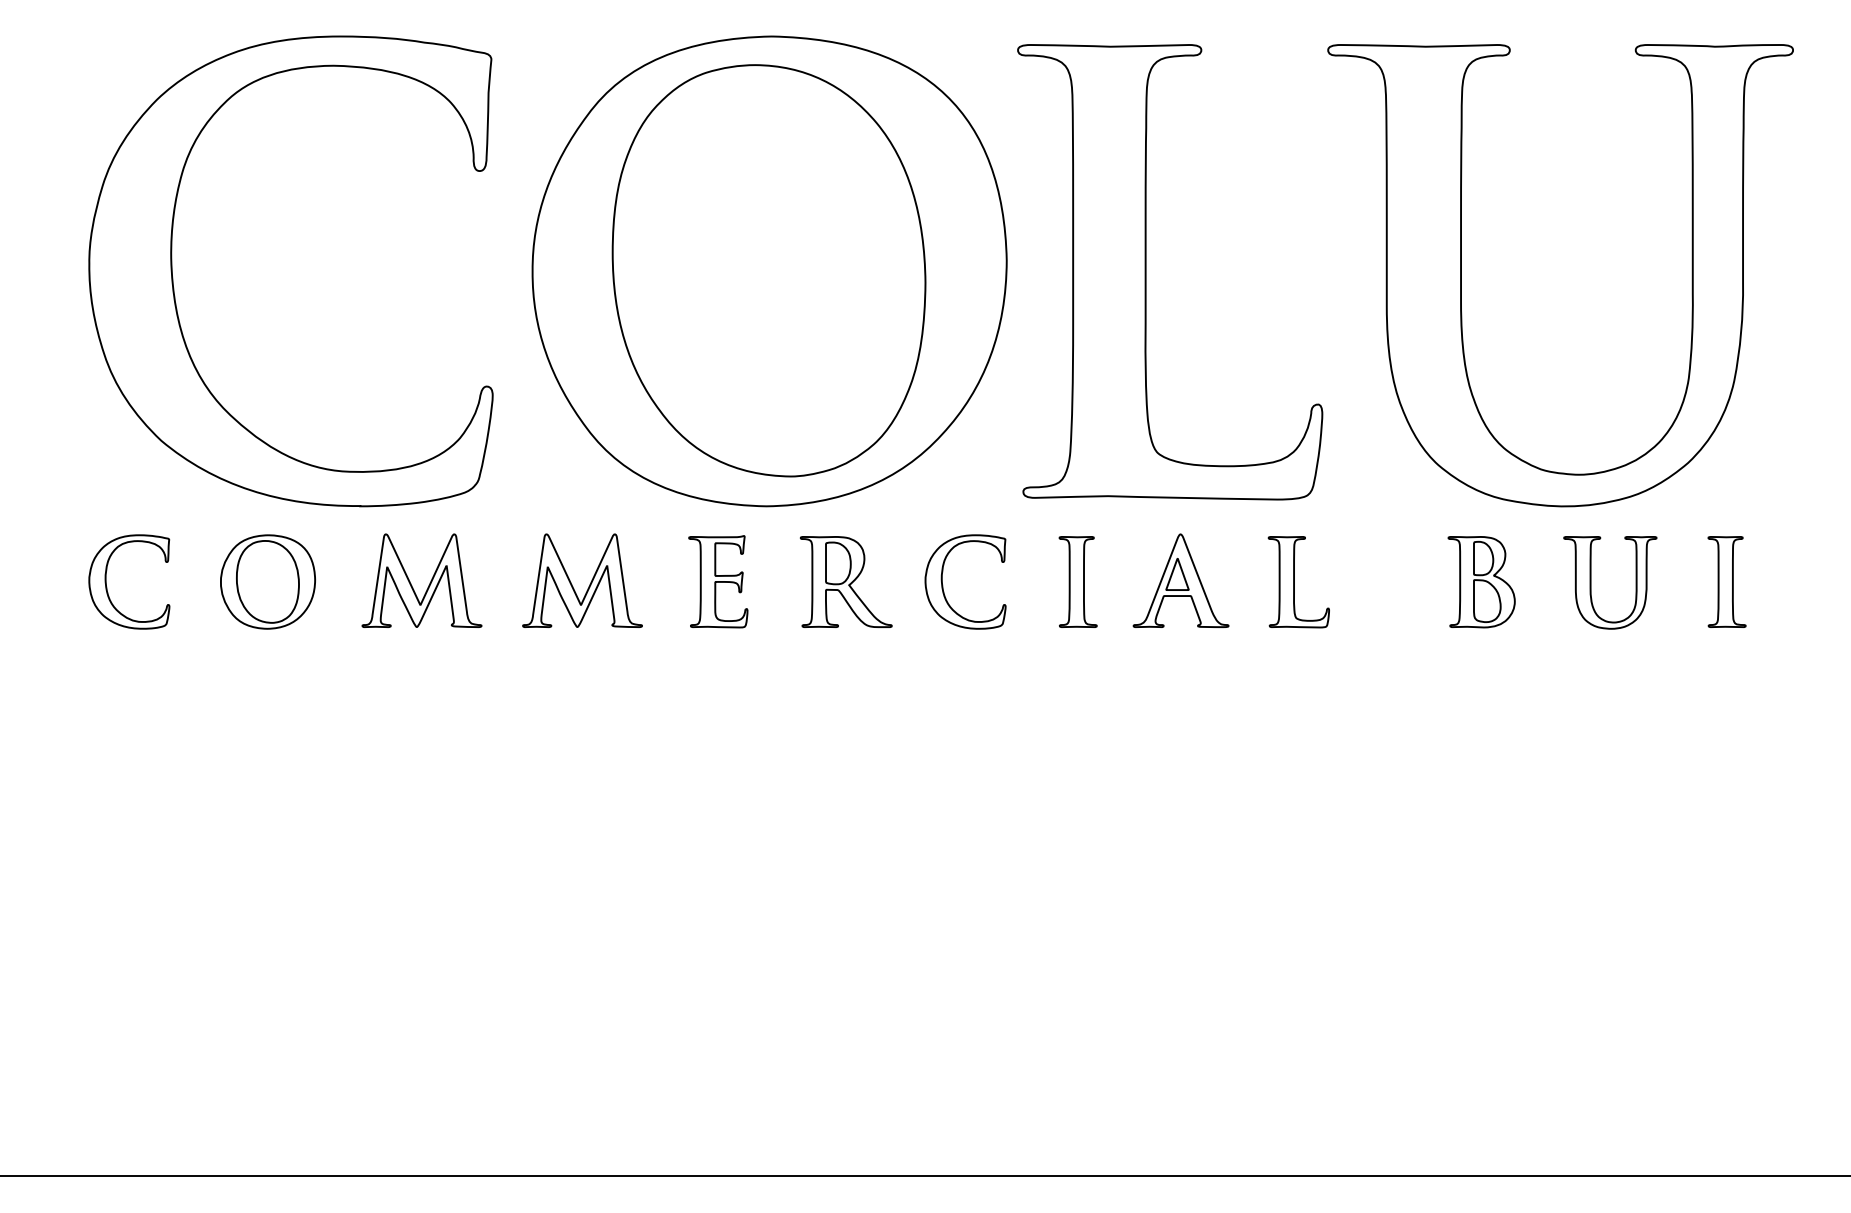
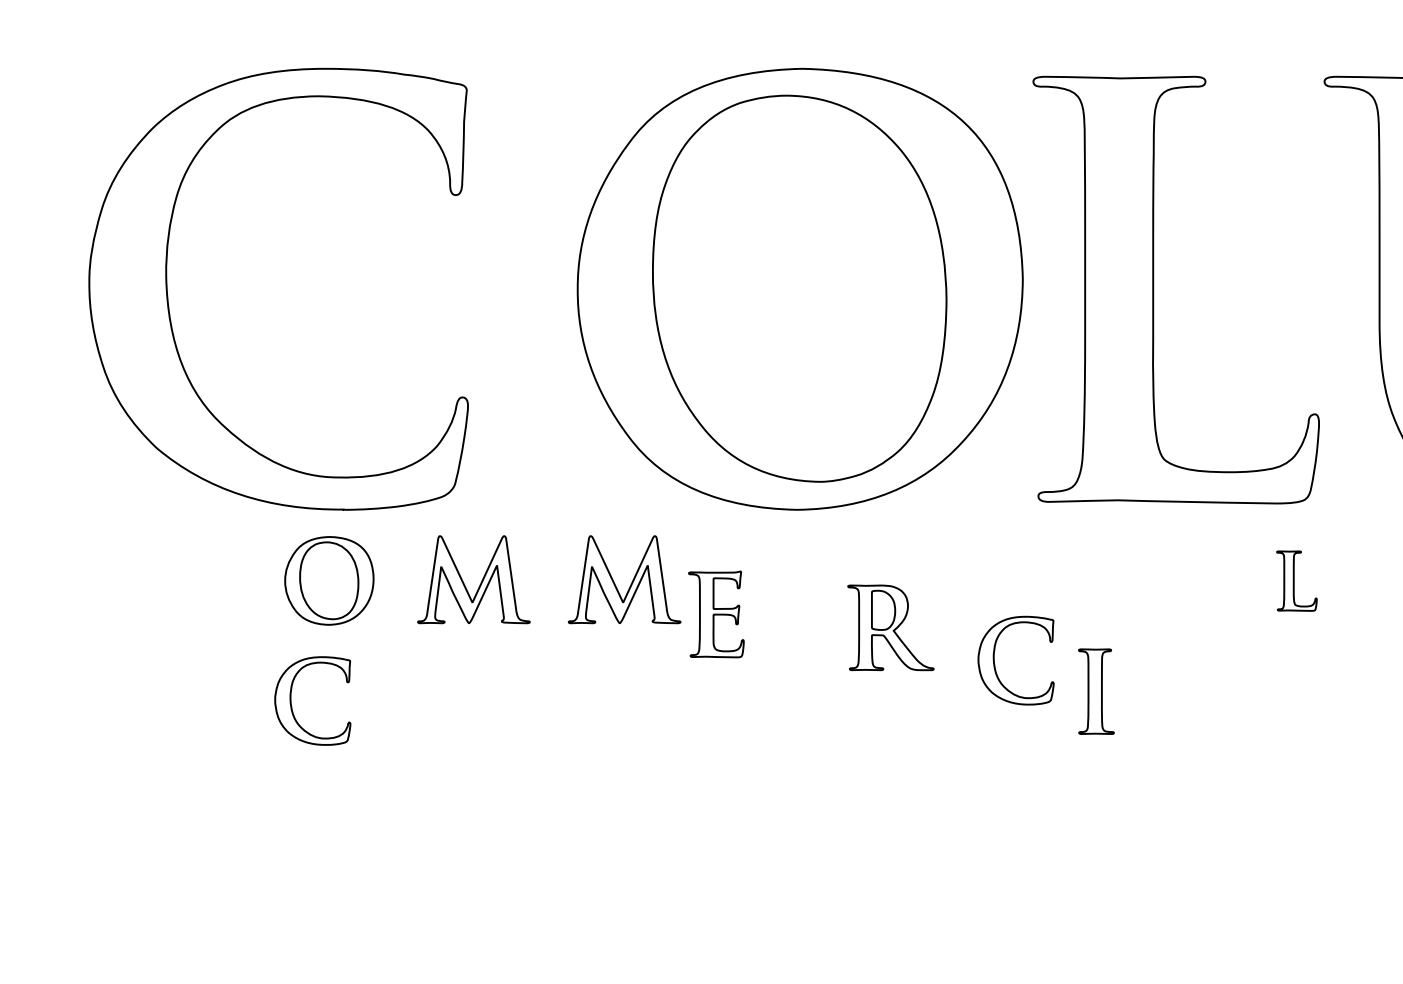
part: (173, 277) -> (168, 295), moved
part: (1180, 580) -> (1185, 579), removed
part: (718, 581) -> (716, 614), moved
part: (846, 581) -> (891, 627), moved
part: (1077, 581) -> (1095, 691), moved
part: (1298, 582) -> (1296, 581), size x0.7
part: (943, 585) -> (995, 663), moved
part: (107, 587) -> (292, 706), moved

